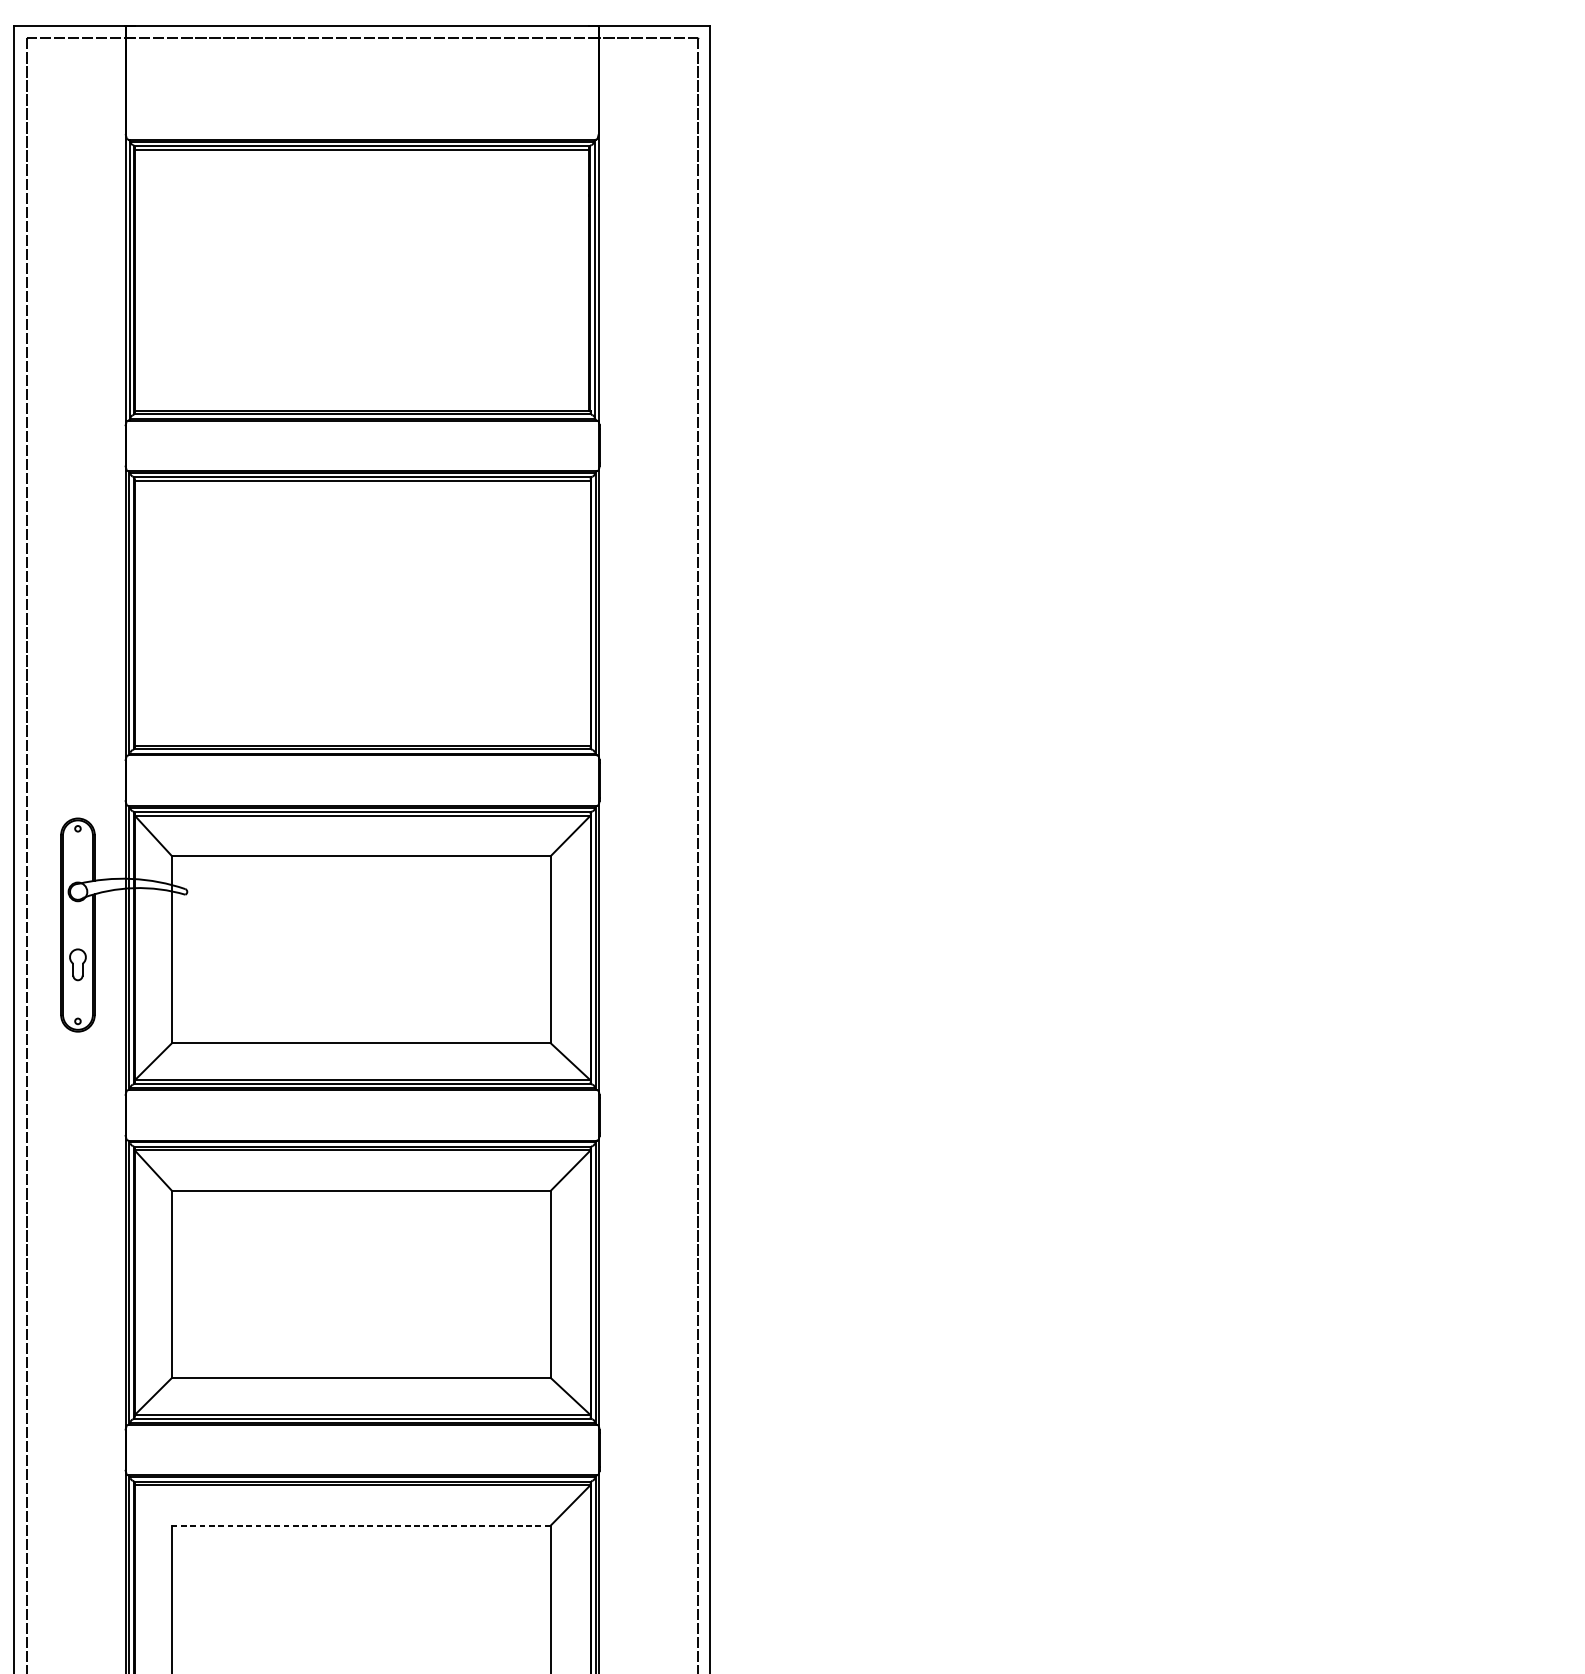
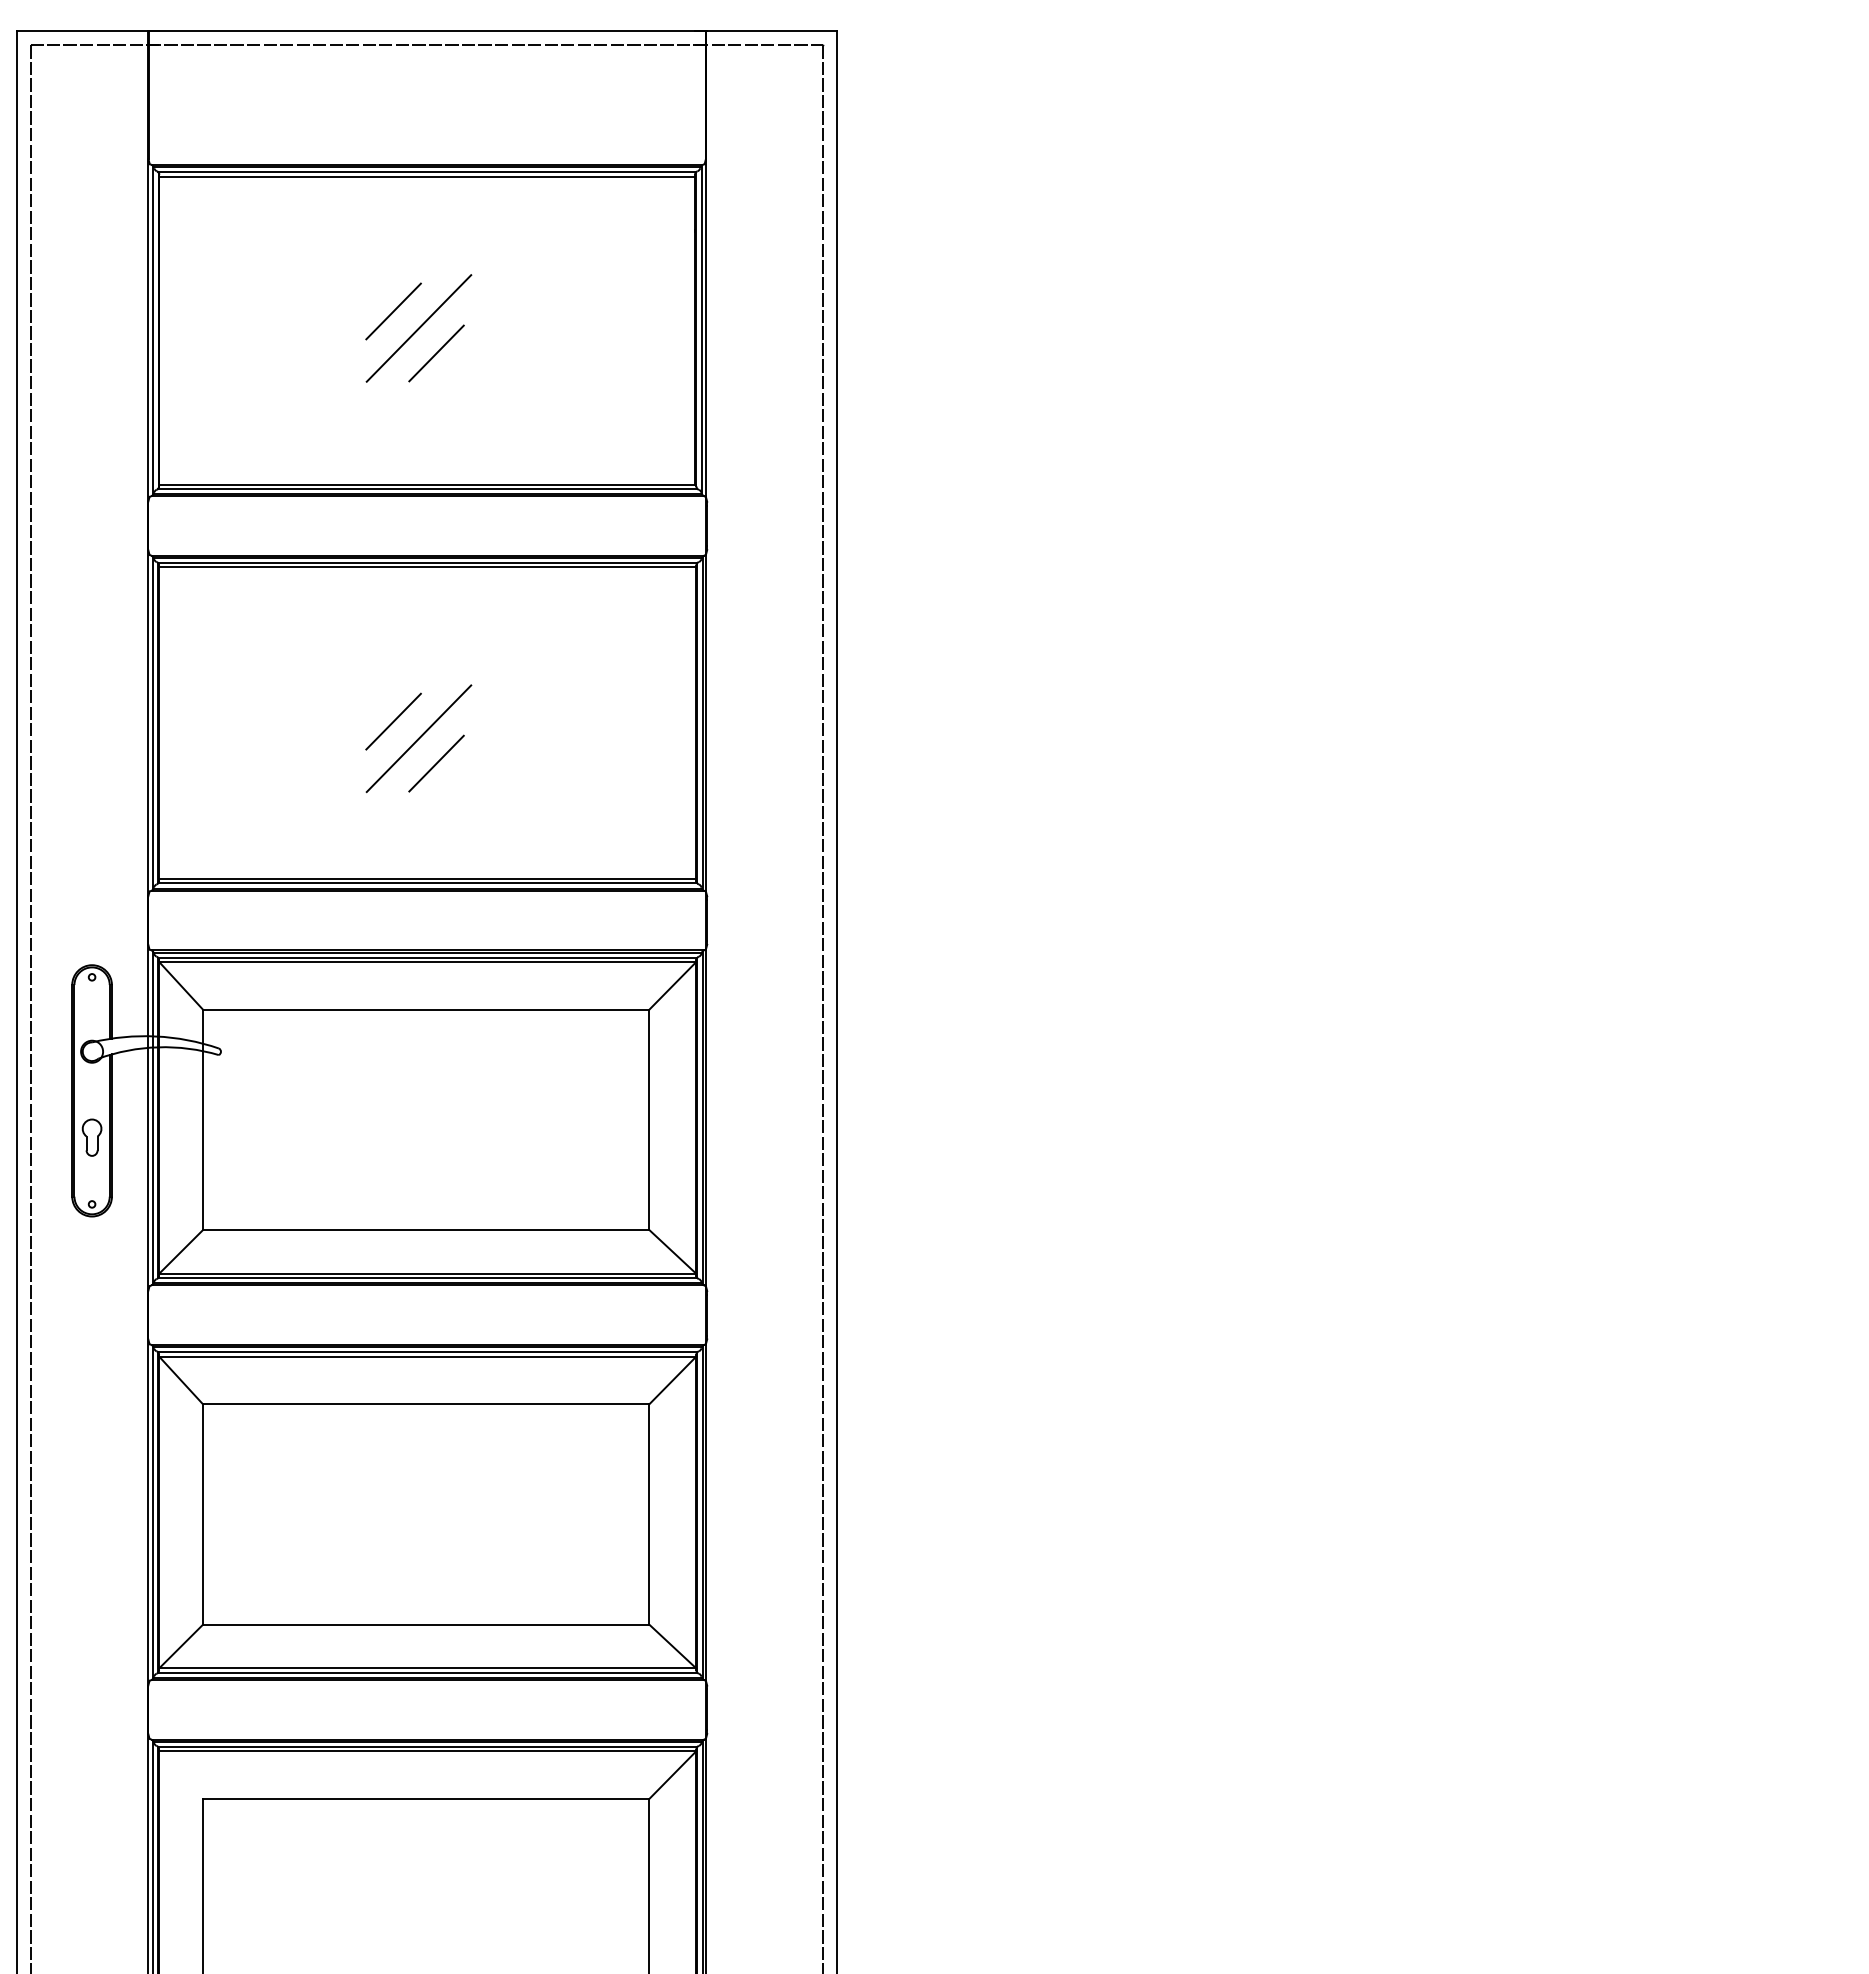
line: (333, 264) -> (393, 311), added
line: (354, 278) -> (418, 328), added
line: (370, 299) -> (436, 353), added
line: (333, 611) -> (393, 721), added
line: (354, 626) -> (418, 738), added
line: (370, 647) -> (436, 763), added
line: (360, 1525) -> (425, 1798), dashed -> solid

